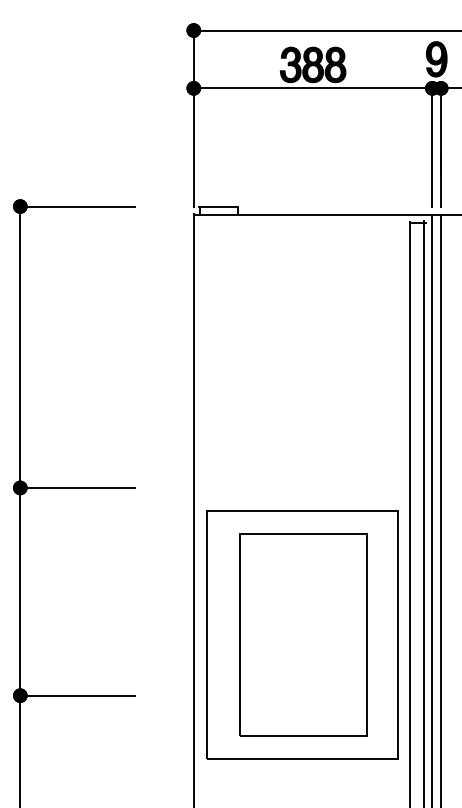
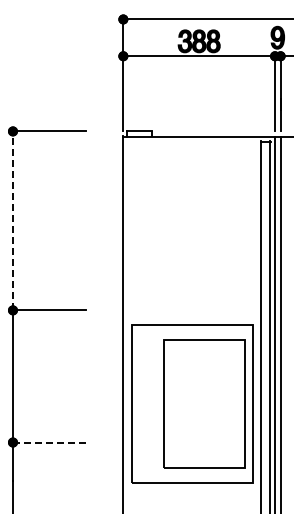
line: (21, 346) -> (13, 220), solid -> dashed
part: (304, 634) -> (204, 403), moved
line: (77, 695) -> (49, 442), solid -> dashed

